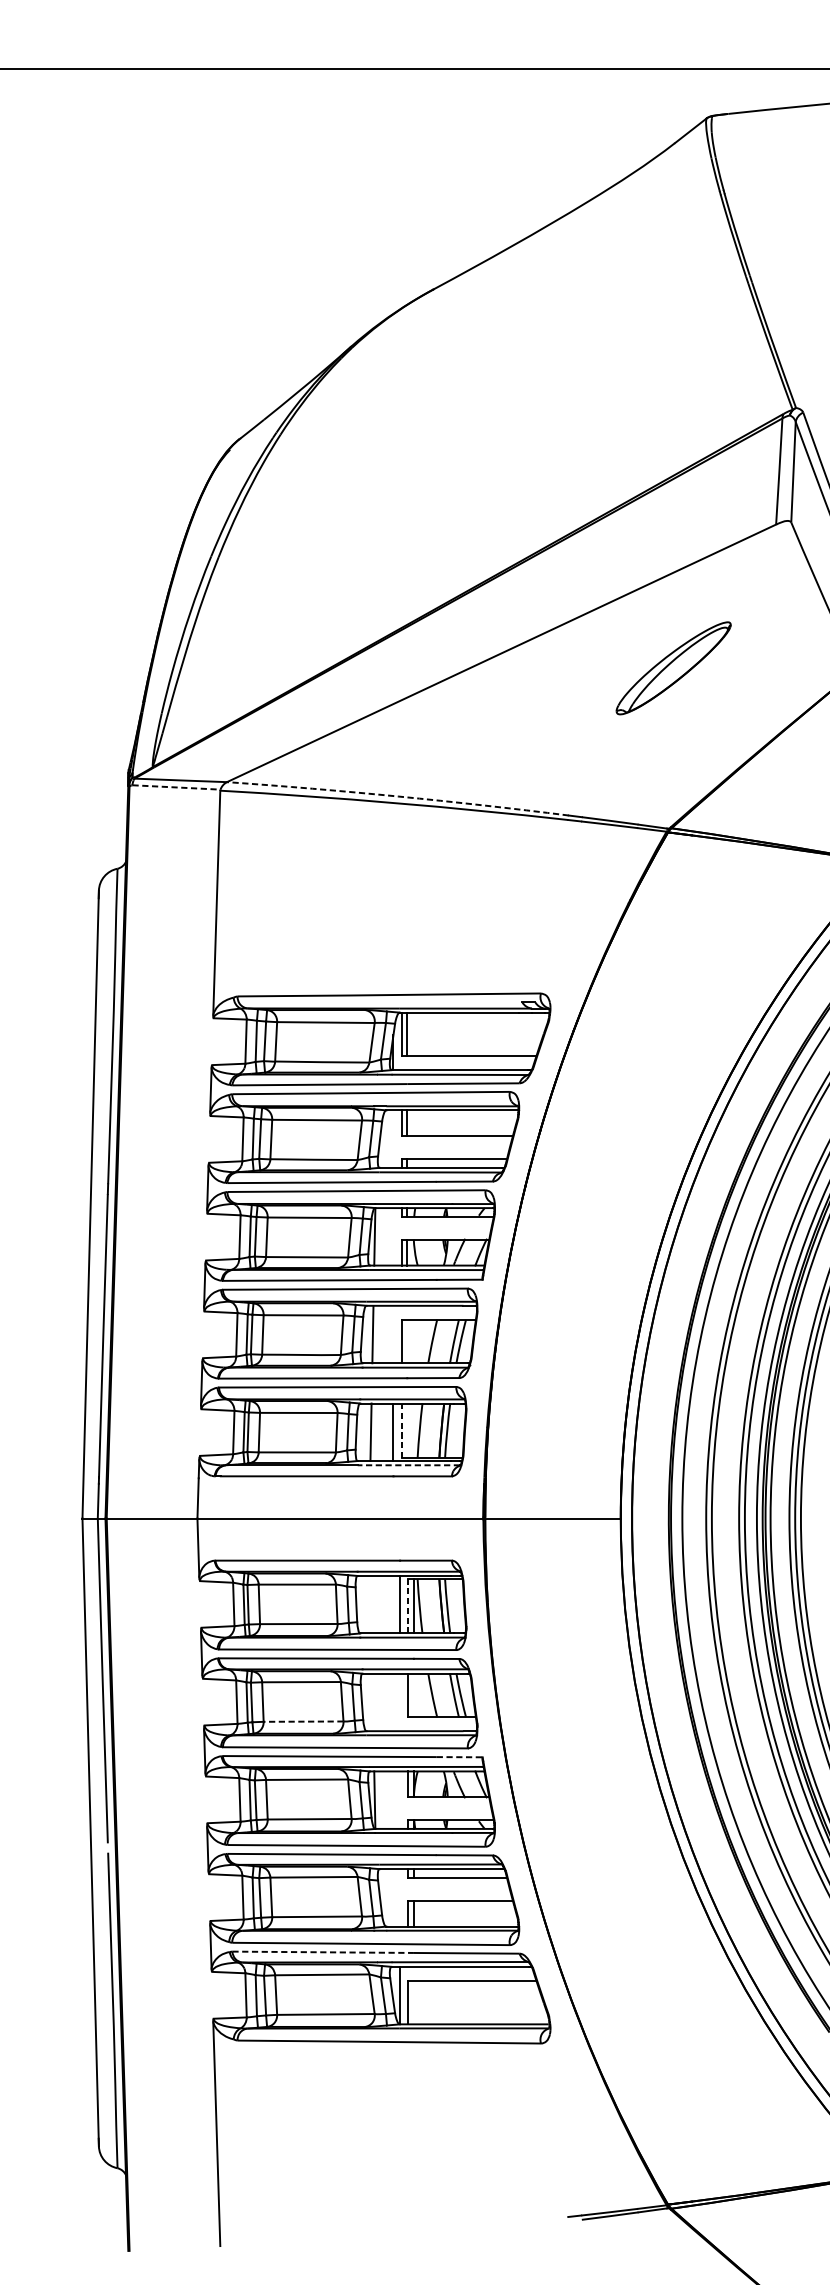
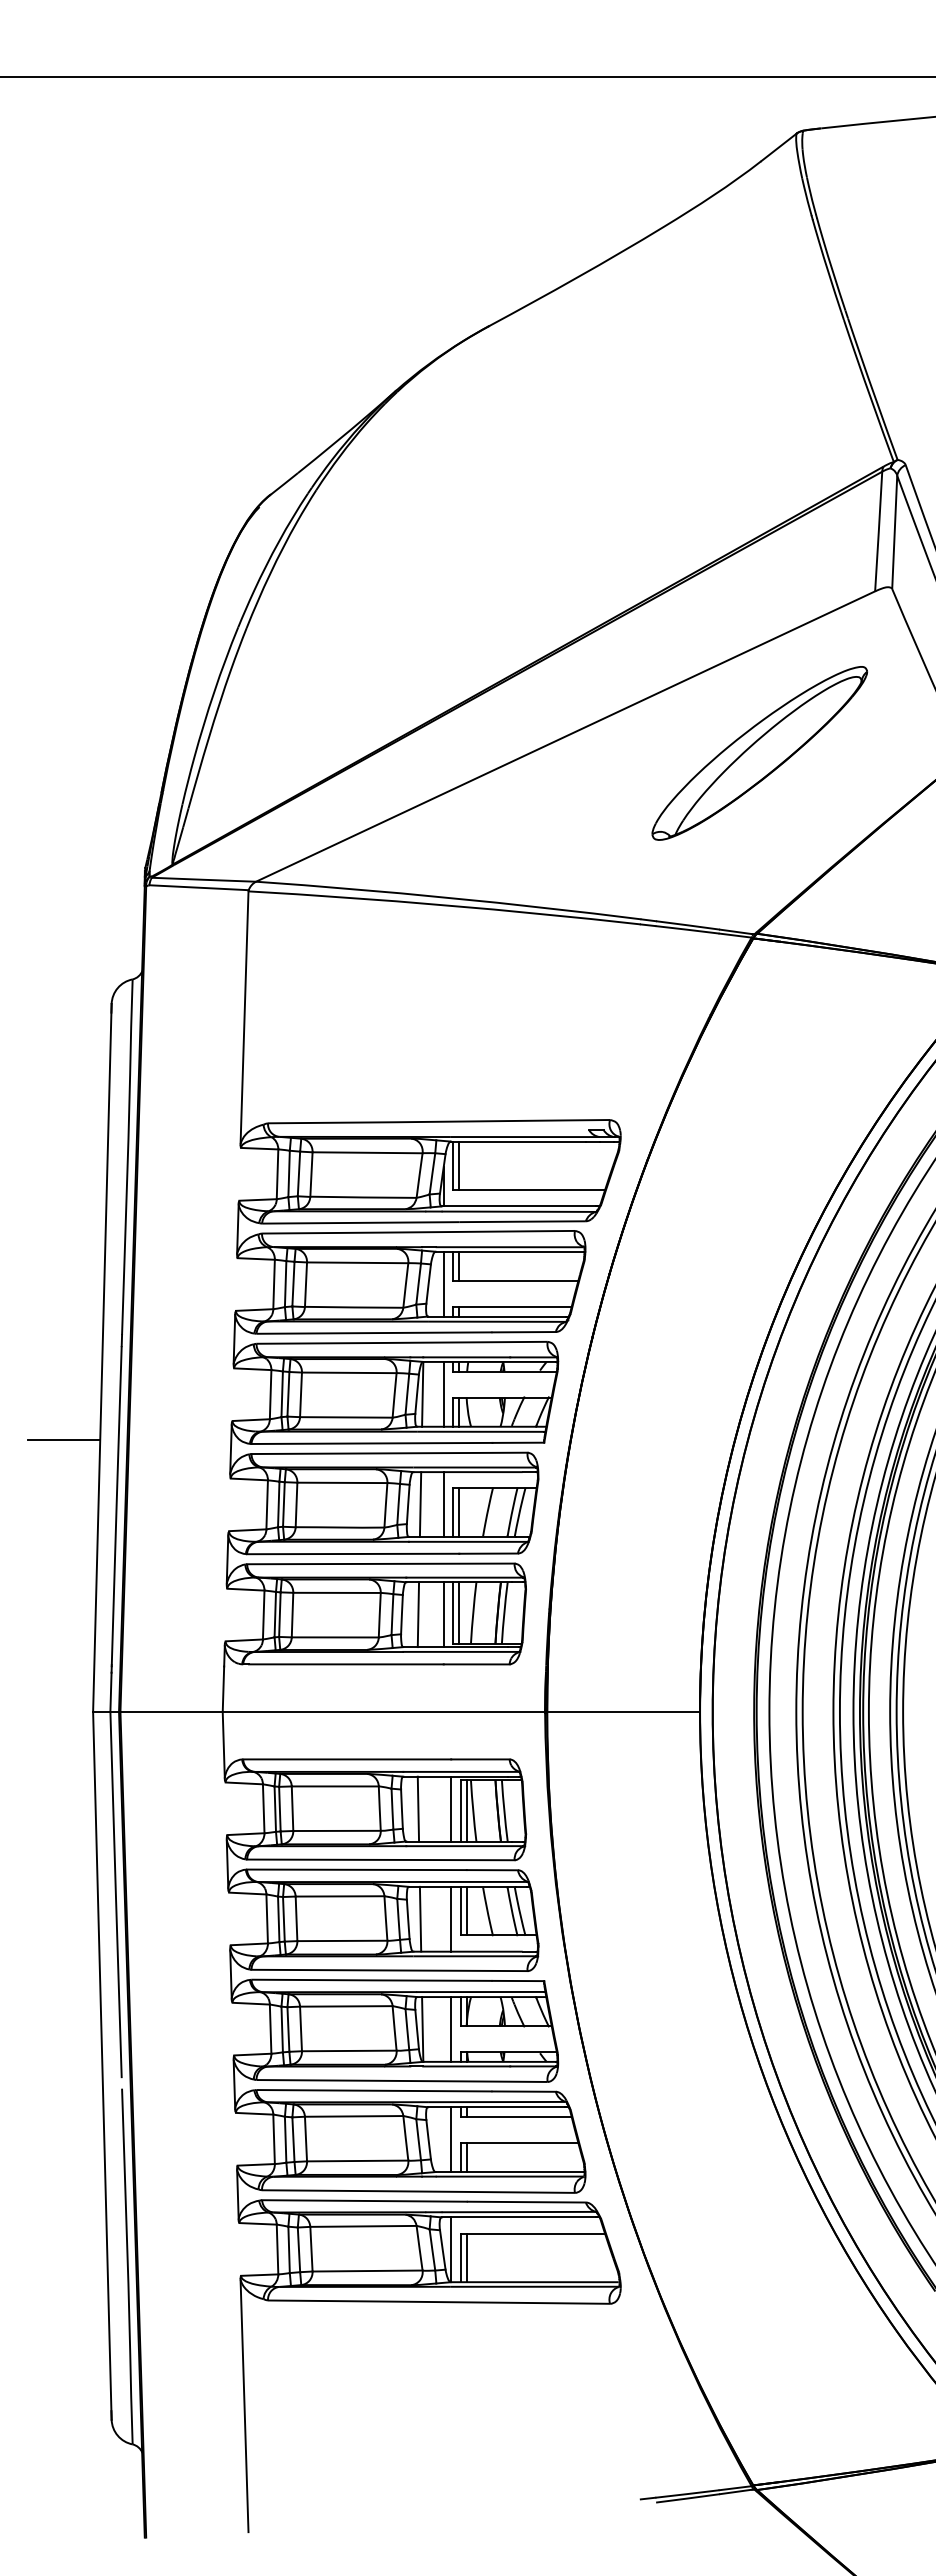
part: (673, 668) -> (759, 753), size x1.67
line: (176, 787) -> (199, 887), dashed -> solid
arc: (397, 796) -> (448, 897), dashed -> solid
line: (393, 1138) -> (443, 1283), added
line: (393, 1236) -> (443, 1393), added
line: (57, 1276) -> (64, 1439), added
line: (393, 1334) -> (443, 1504), added
line: (407, 1341) -> (459, 1512), added
line: (407, 1430) -> (459, 1612), added
line: (402, 1431) -> (453, 1613), dashed -> solid
line: (409, 1464) -> (461, 1651), dashed -> solid
line: (371, 1604) -> (418, 1808), added
line: (408, 1605) -> (460, 1810), dashed -> solid
line: (413, 1694) -> (466, 1910), added
line: (372, 1701) -> (420, 1918), added
line: (400, 1701) -> (451, 1918), added
line: (302, 1721) -> (341, 1940), dashed -> solid
line: (459, 1757) -> (518, 1981), dashed -> solid
line: (400, 1800) -> (451, 2029), added
line: (400, 1897) -> (451, 2139), added
line: (323, 1951) -> (364, 2200), dashed -> solid
line: (413, 2002) -> (466, 2257), added

